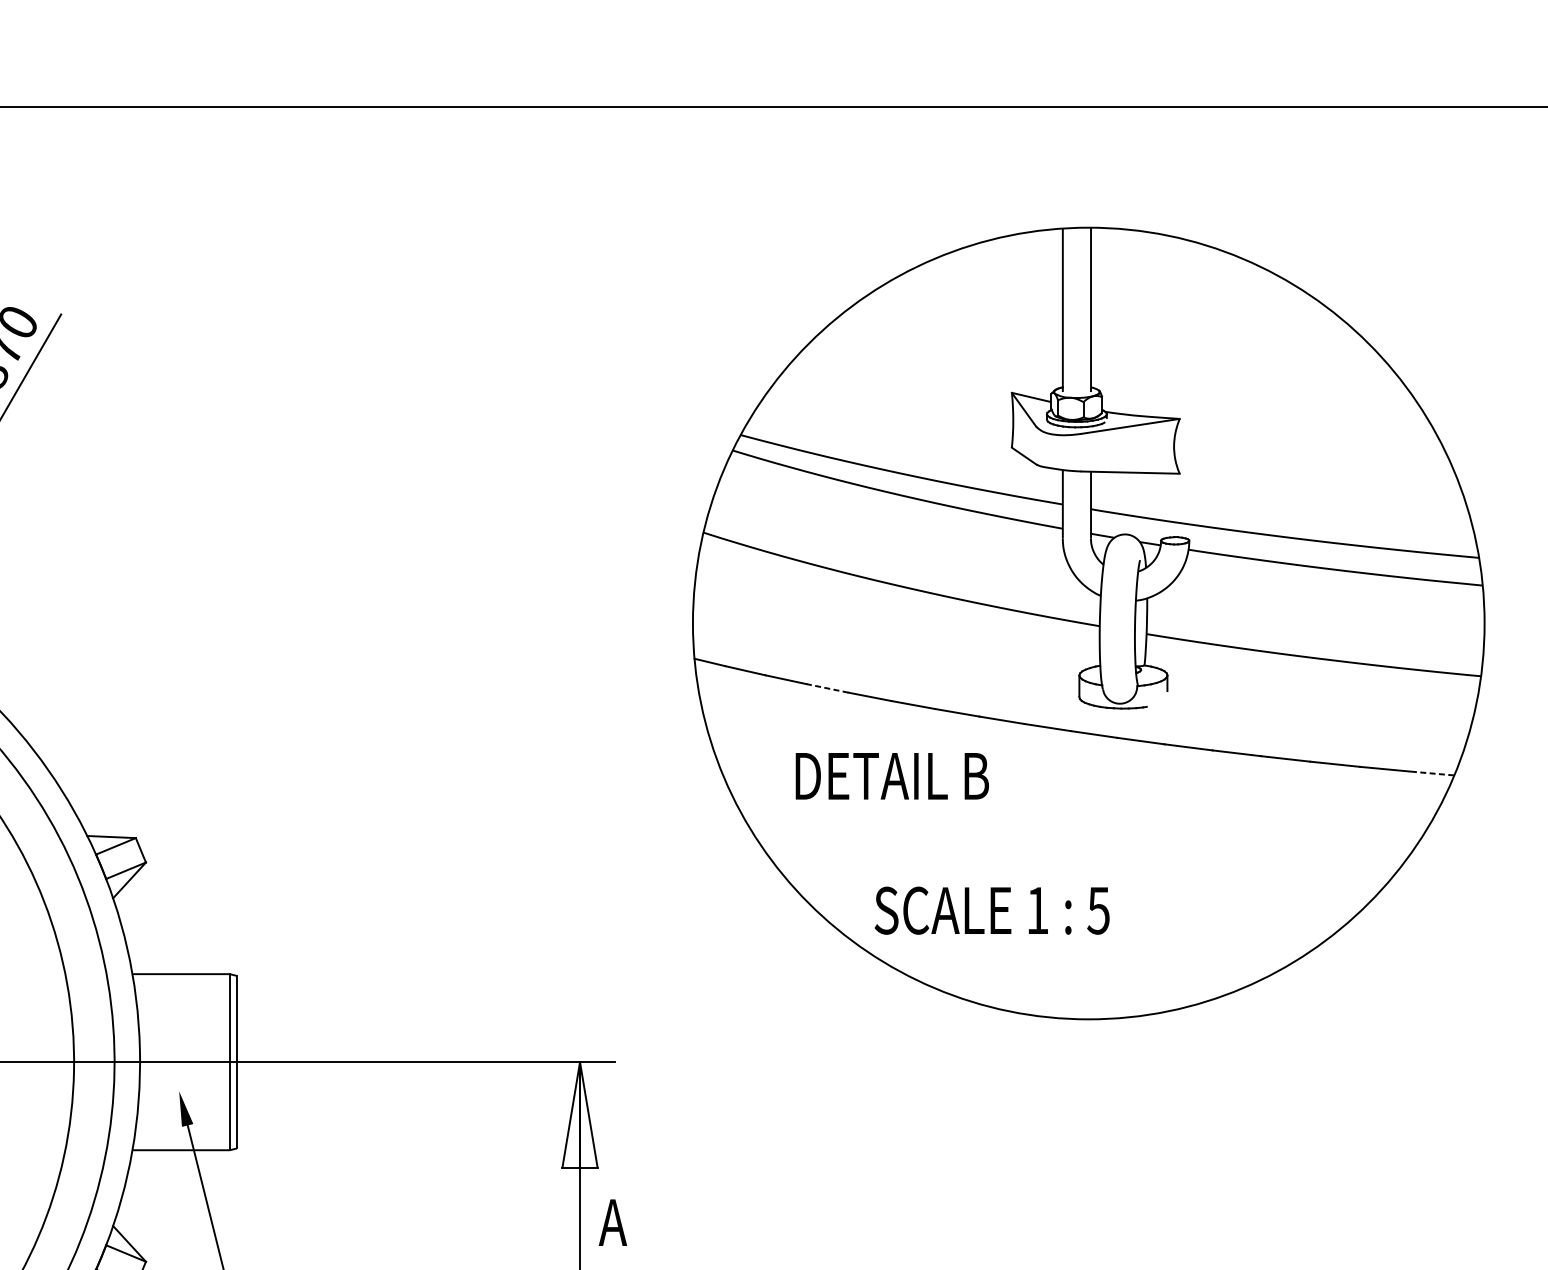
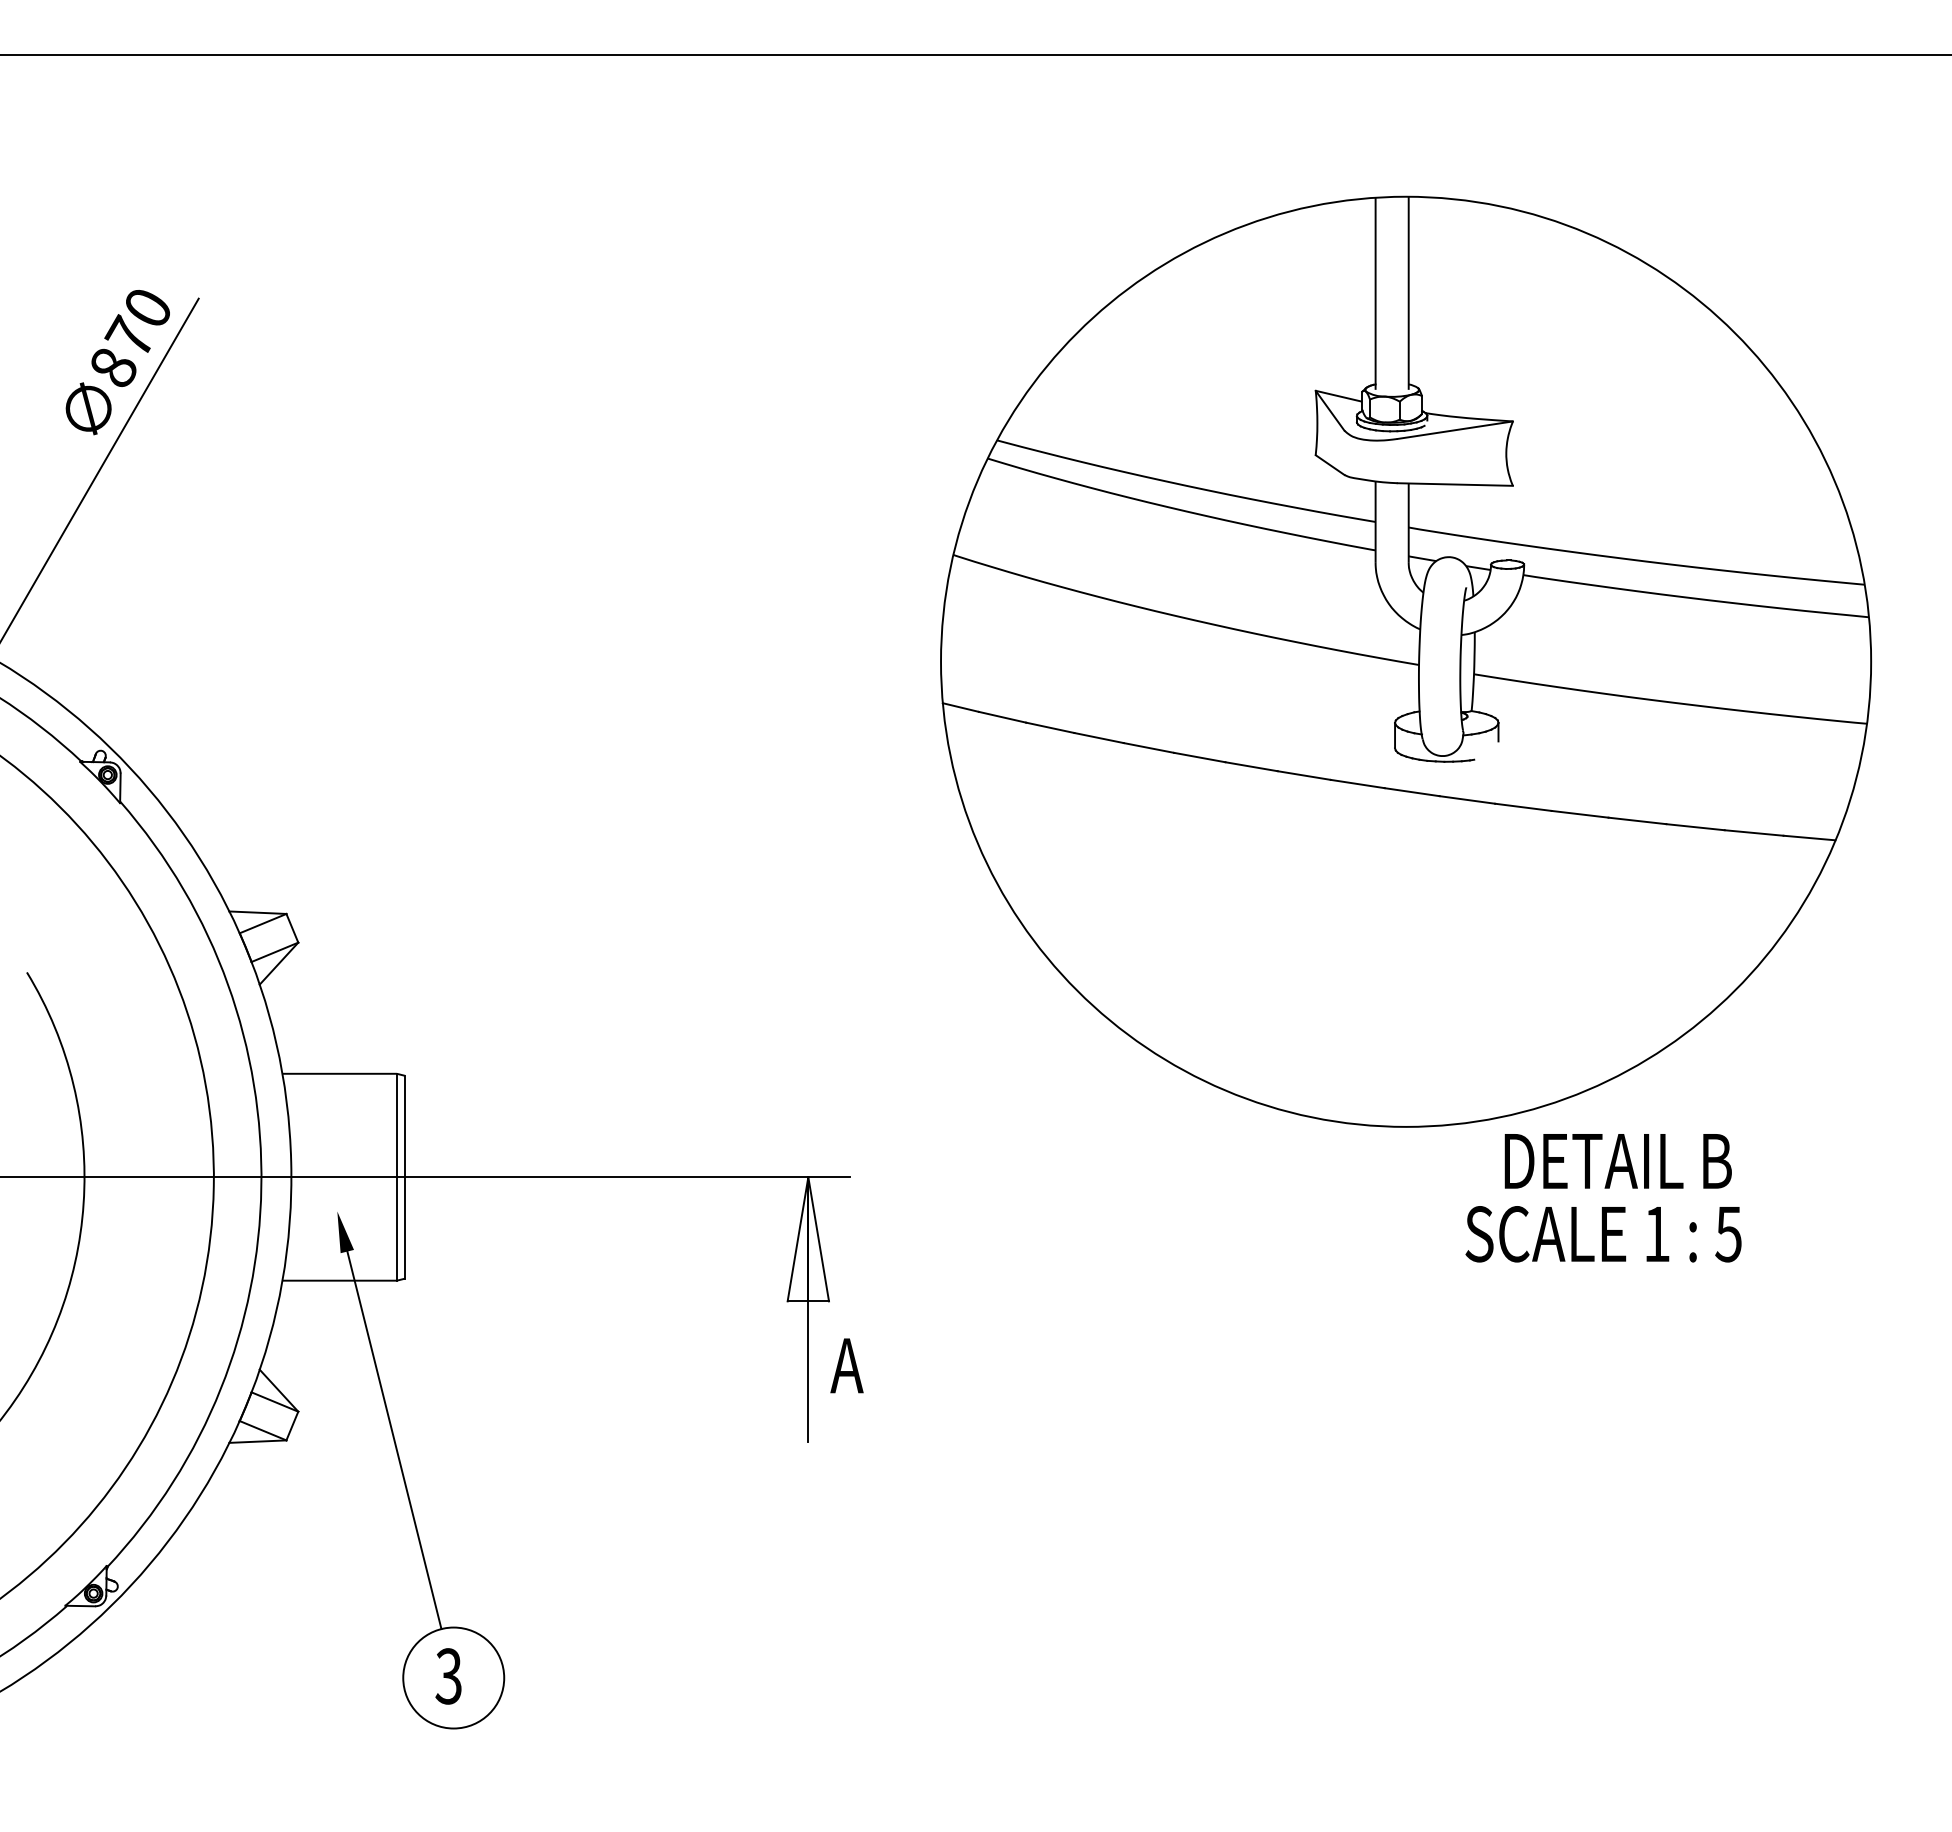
line: (826, 687) -> (1098, 737), dashed -> solid
line: (1432, 773) -> (1809, 837), dashed -> solid
text: (891, 776) -> (1617, 1161), moved
text: (992, 910) -> (1603, 1234), moved

